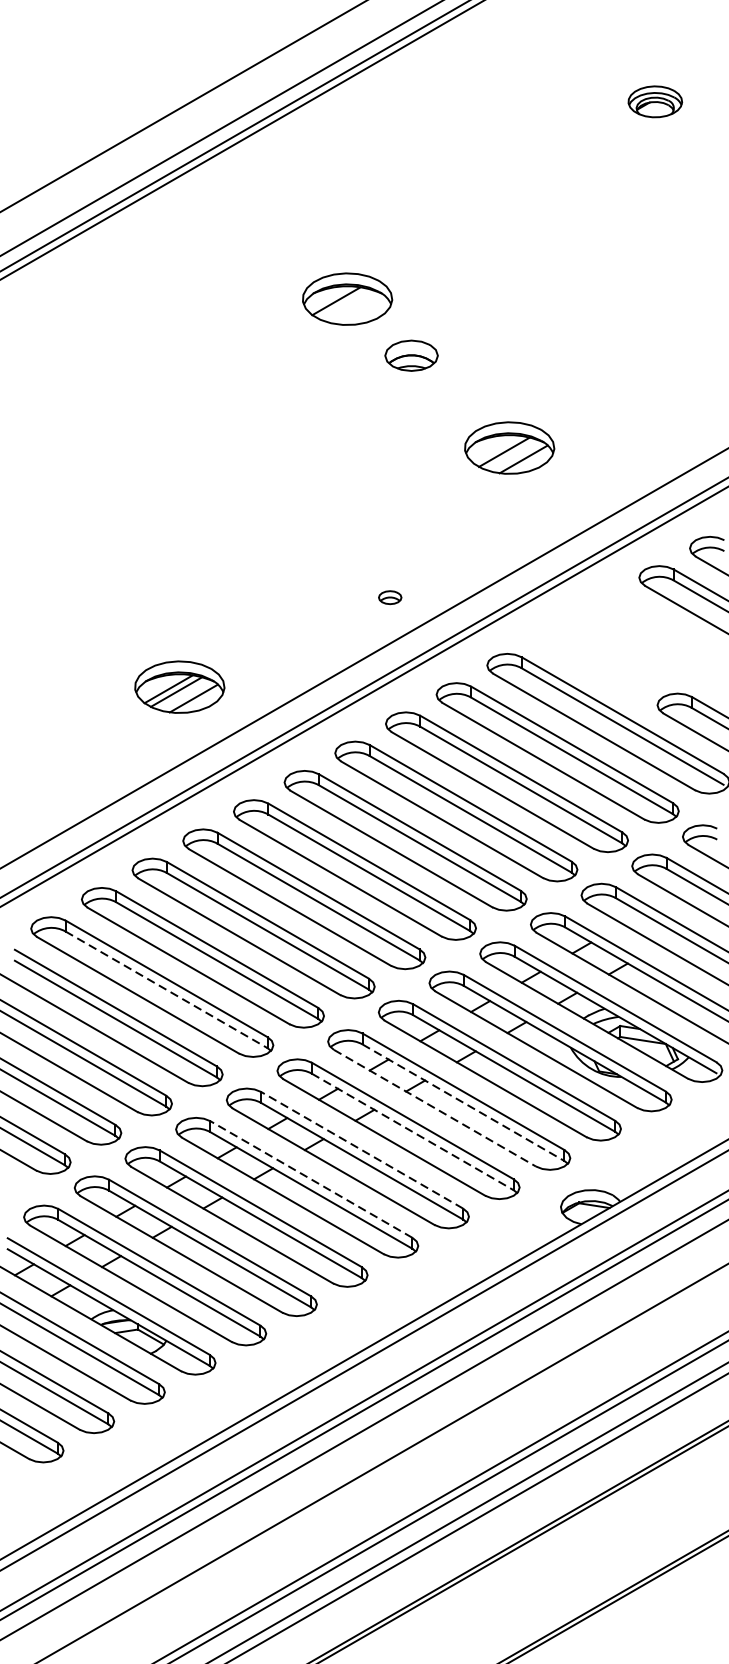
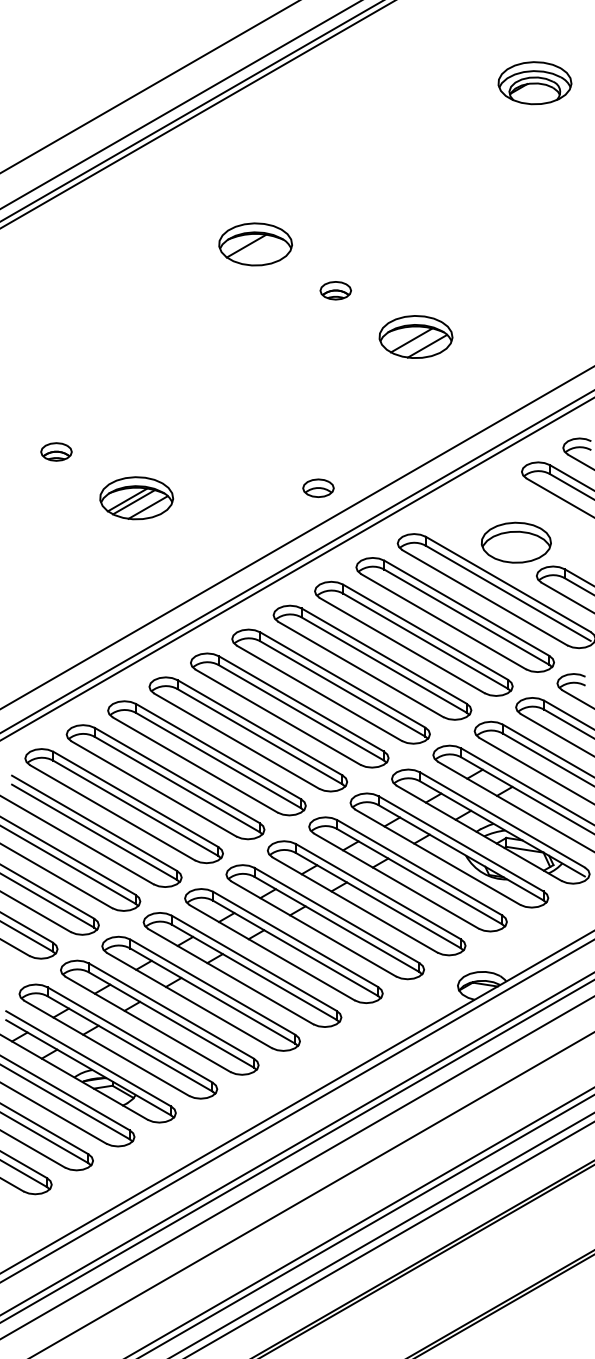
part: (654, 102) -> (534, 83), size x1.67
part: (347, 299) -> (255, 244), moved
part: (411, 355) -> (335, 290), size x0.71
part: (509, 447) -> (415, 336), moved
part: (69, 552) -> (56, 451), added
part: (390, 596) -> (318, 487), size x1.67
part: (631, 664) -> (515, 542), added
part: (179, 687) -> (136, 498), moved
line: (167, 989) -> (136, 808), dashed -> solid
line: (463, 1102) -> (378, 900), dashed -> solid
line: (435, 1108) -> (355, 905), dashed -> solid
line: (413, 1132) -> (337, 924), dashed -> solid
line: (362, 1150) -> (295, 939), dashed -> solid
line: (310, 1179) -> (253, 963), dashed -> solid

